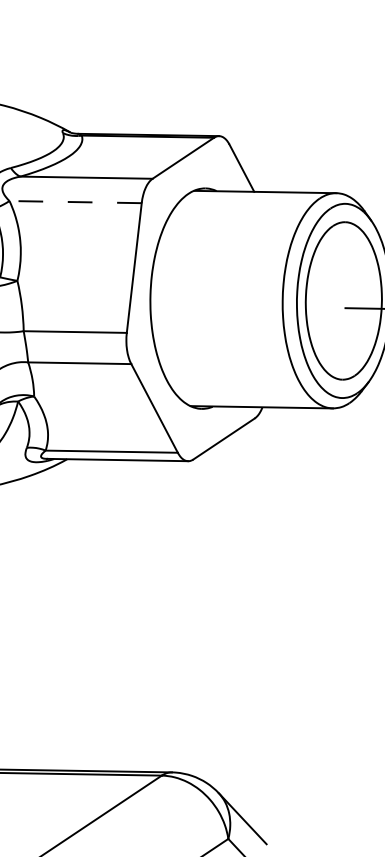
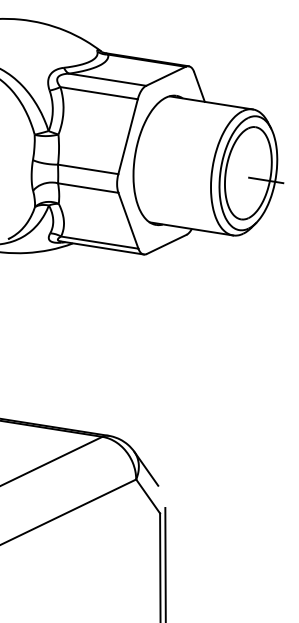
line: (74, 202) -> (98, 93), dashed -> solid

